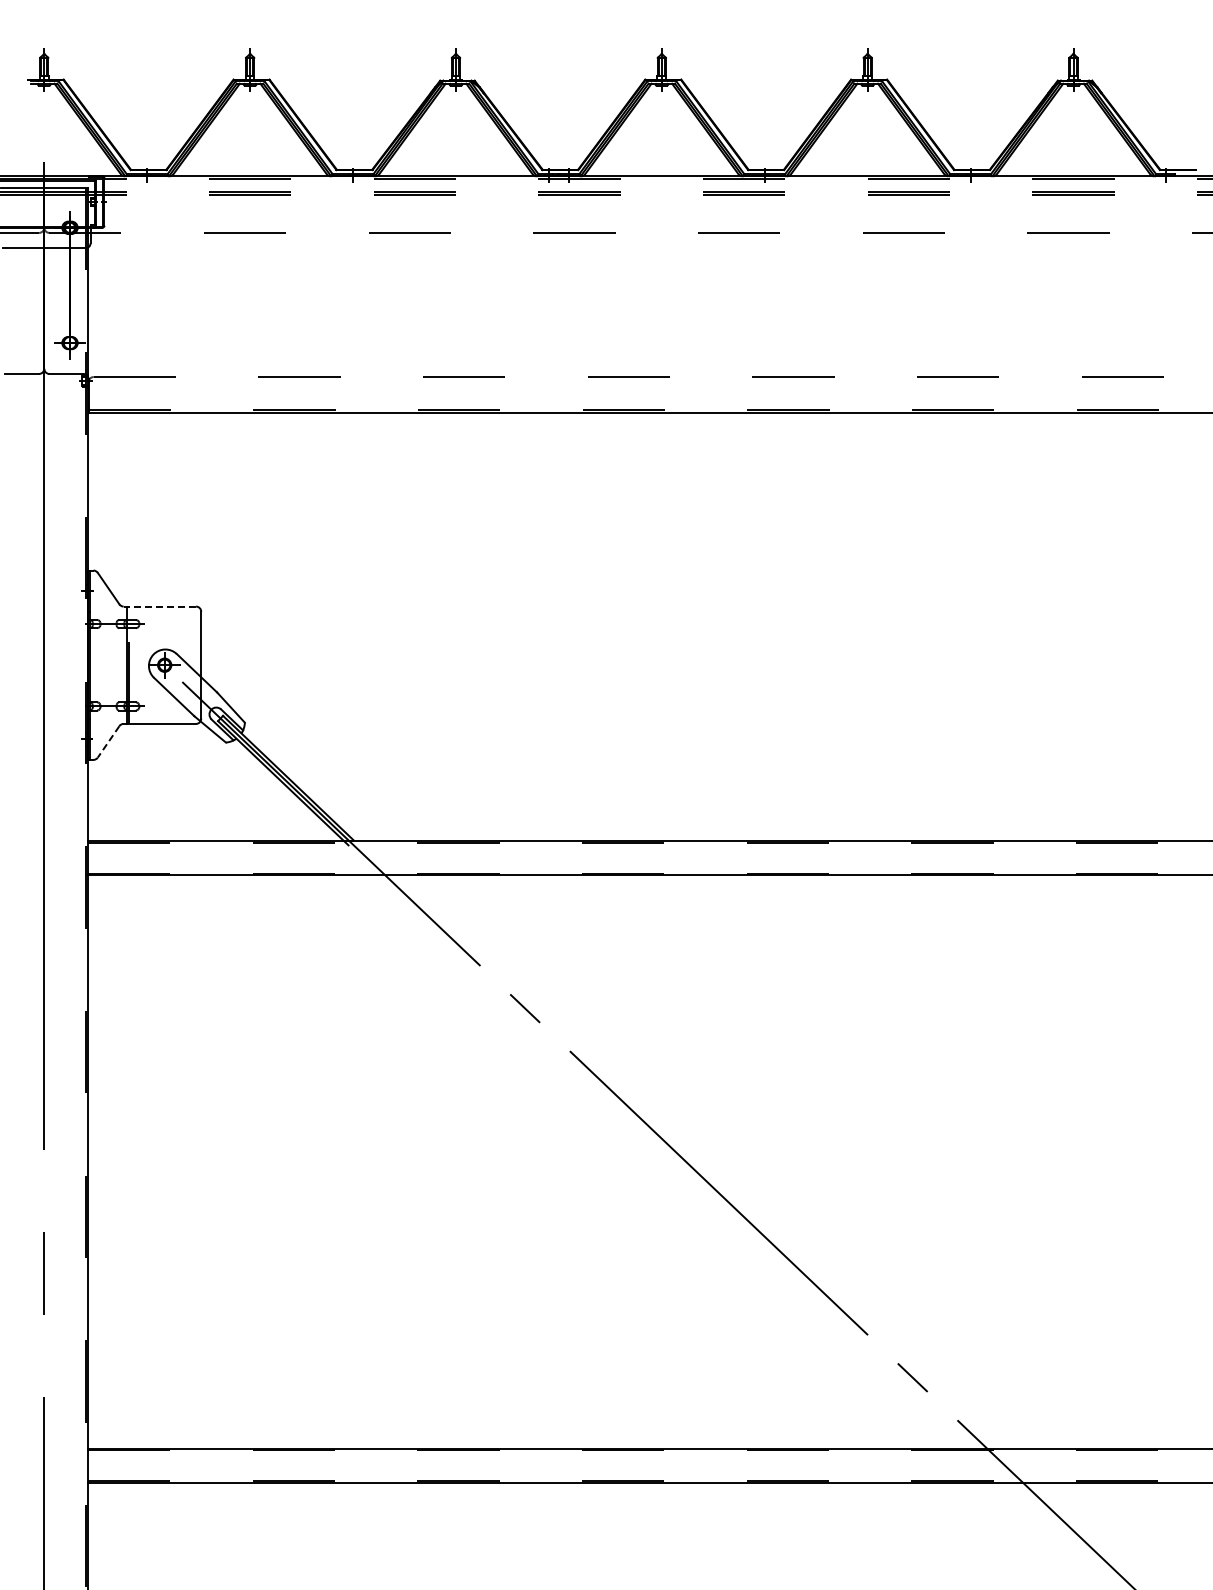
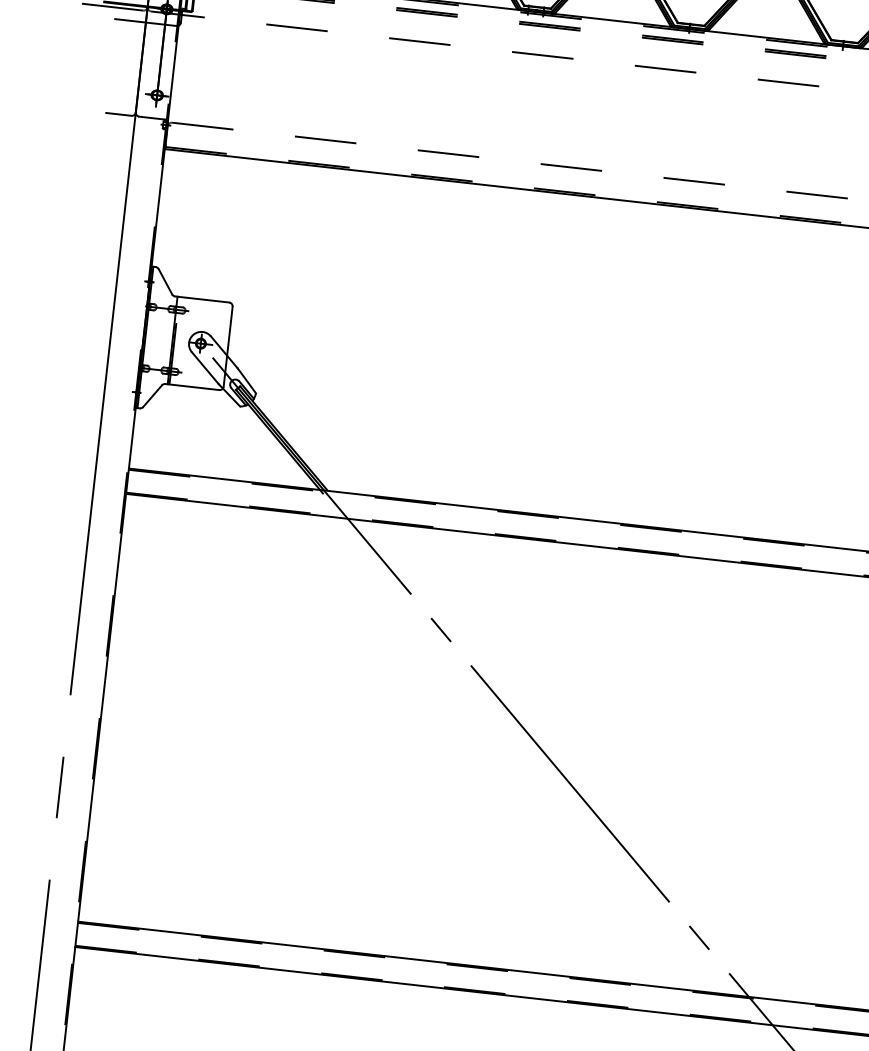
line: (159, 606) -> (201, 299), dashed -> solid
line: (108, 742) -> (152, 396), dashed -> solid

